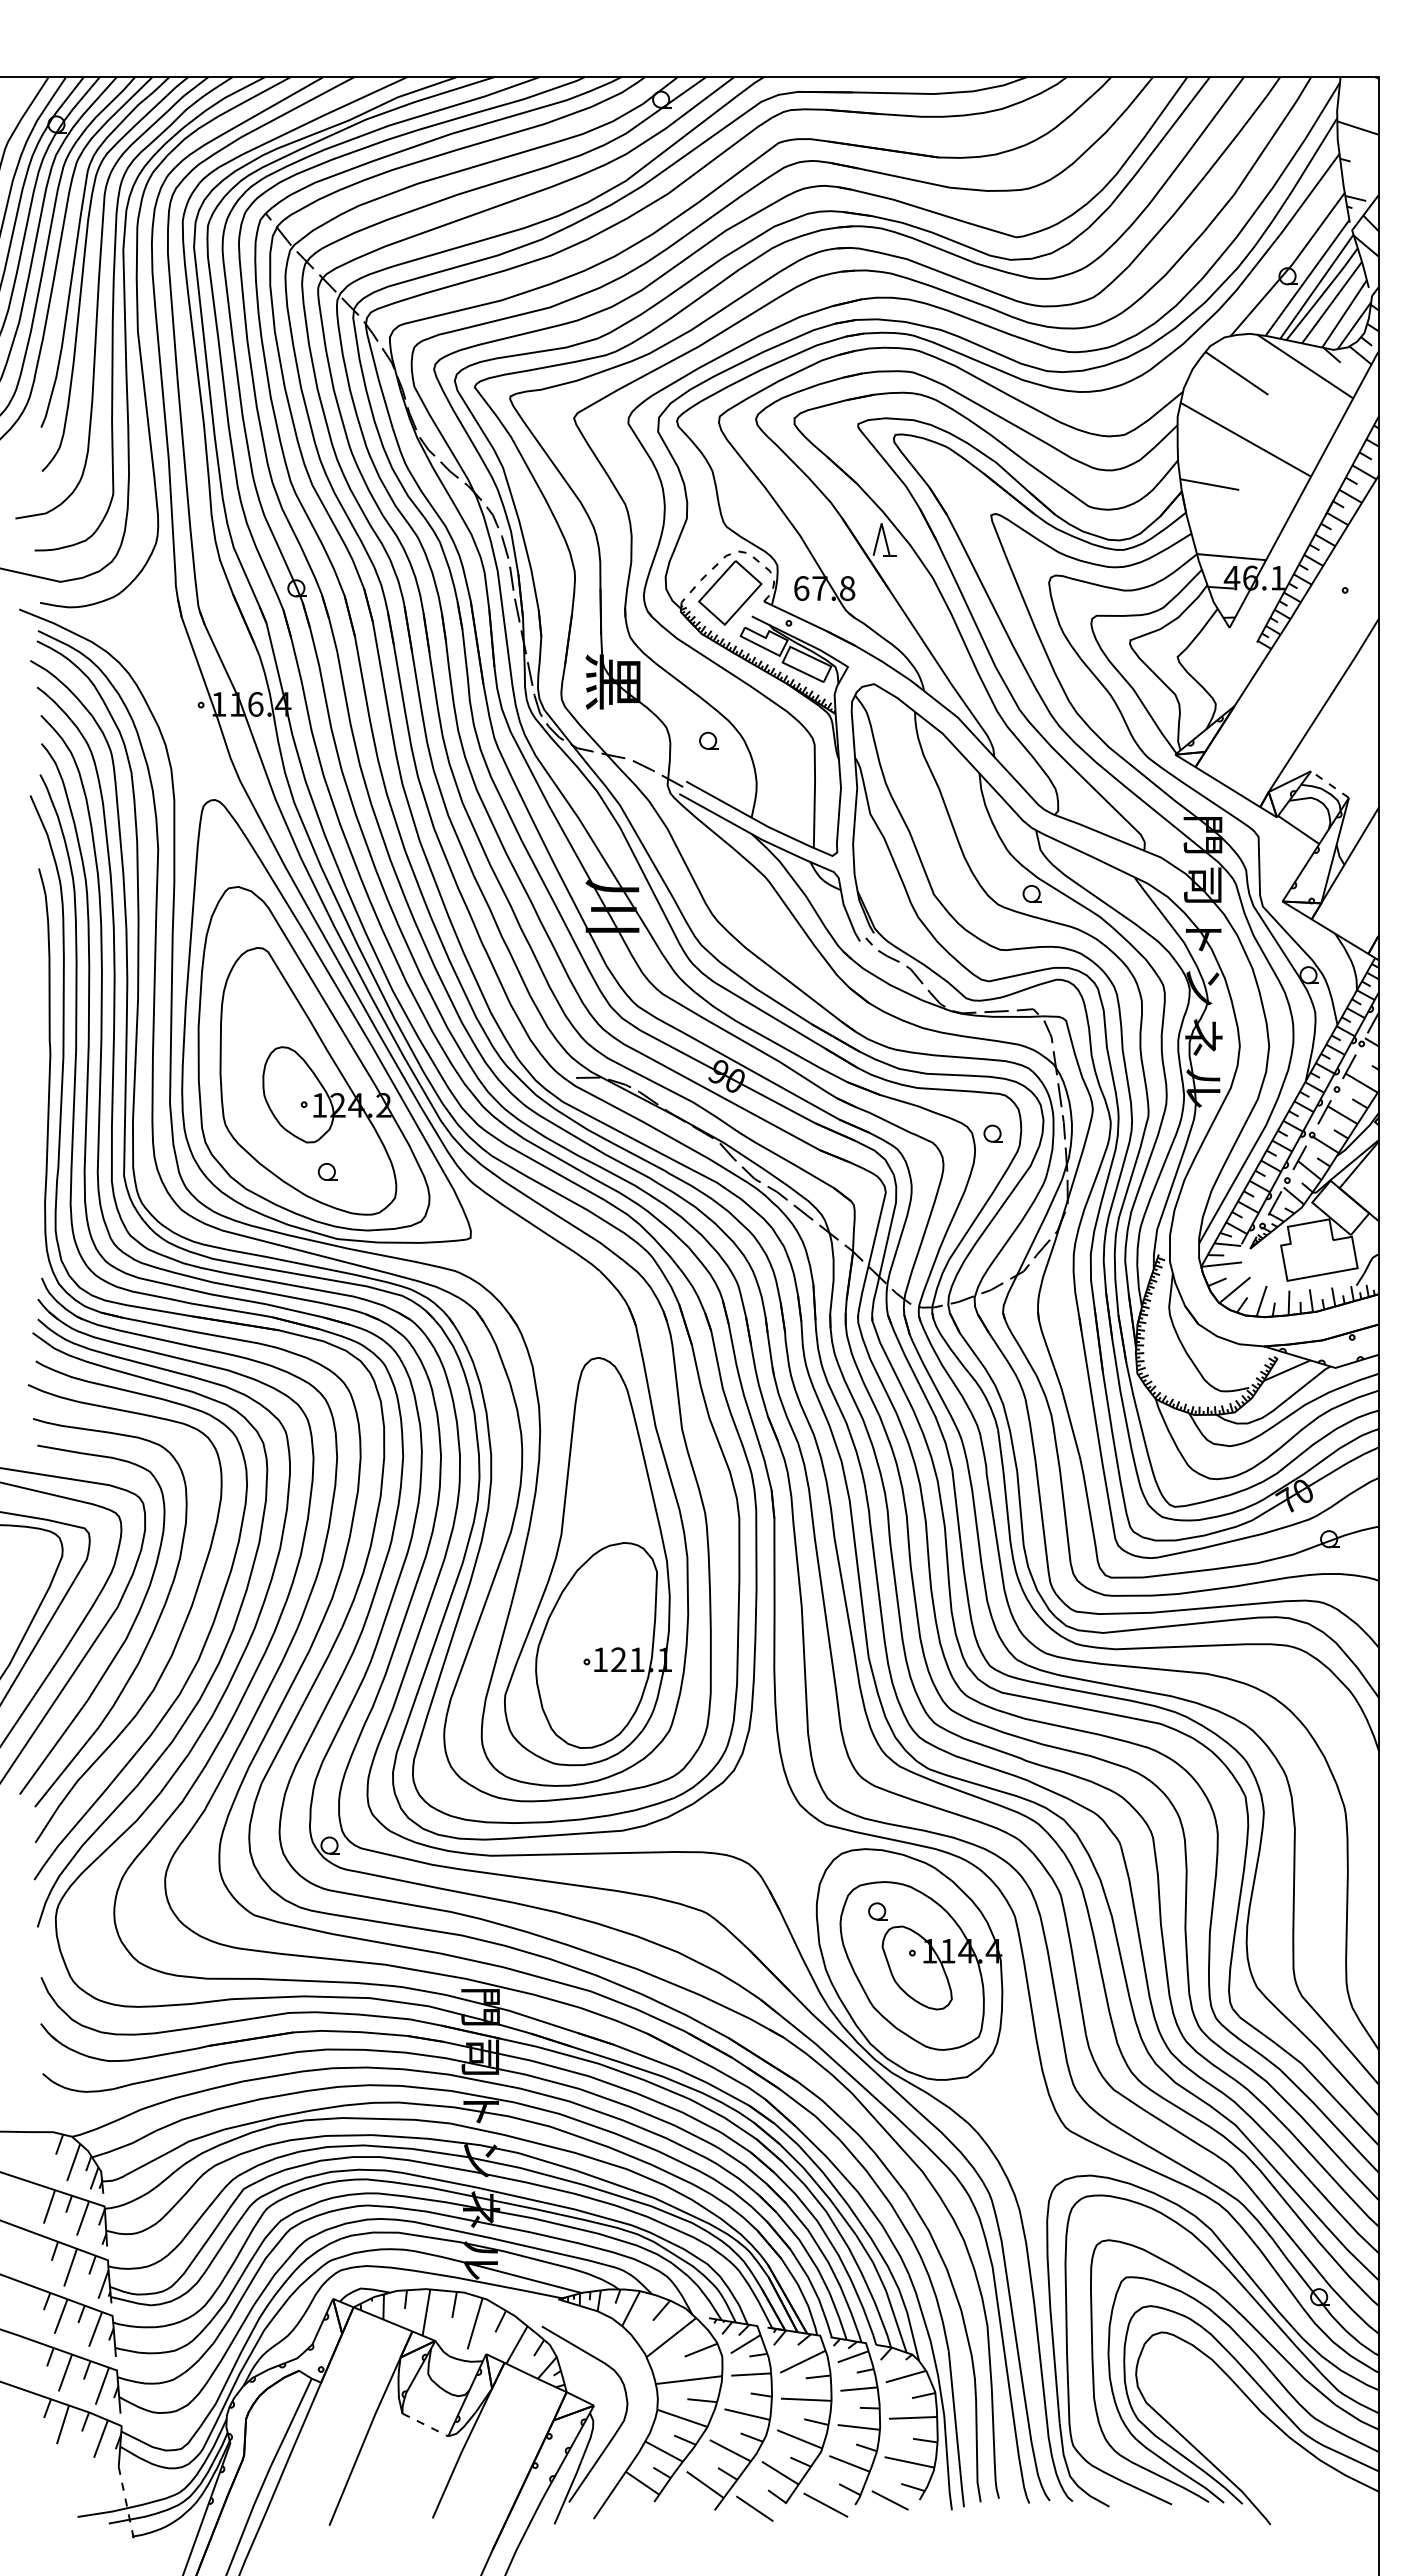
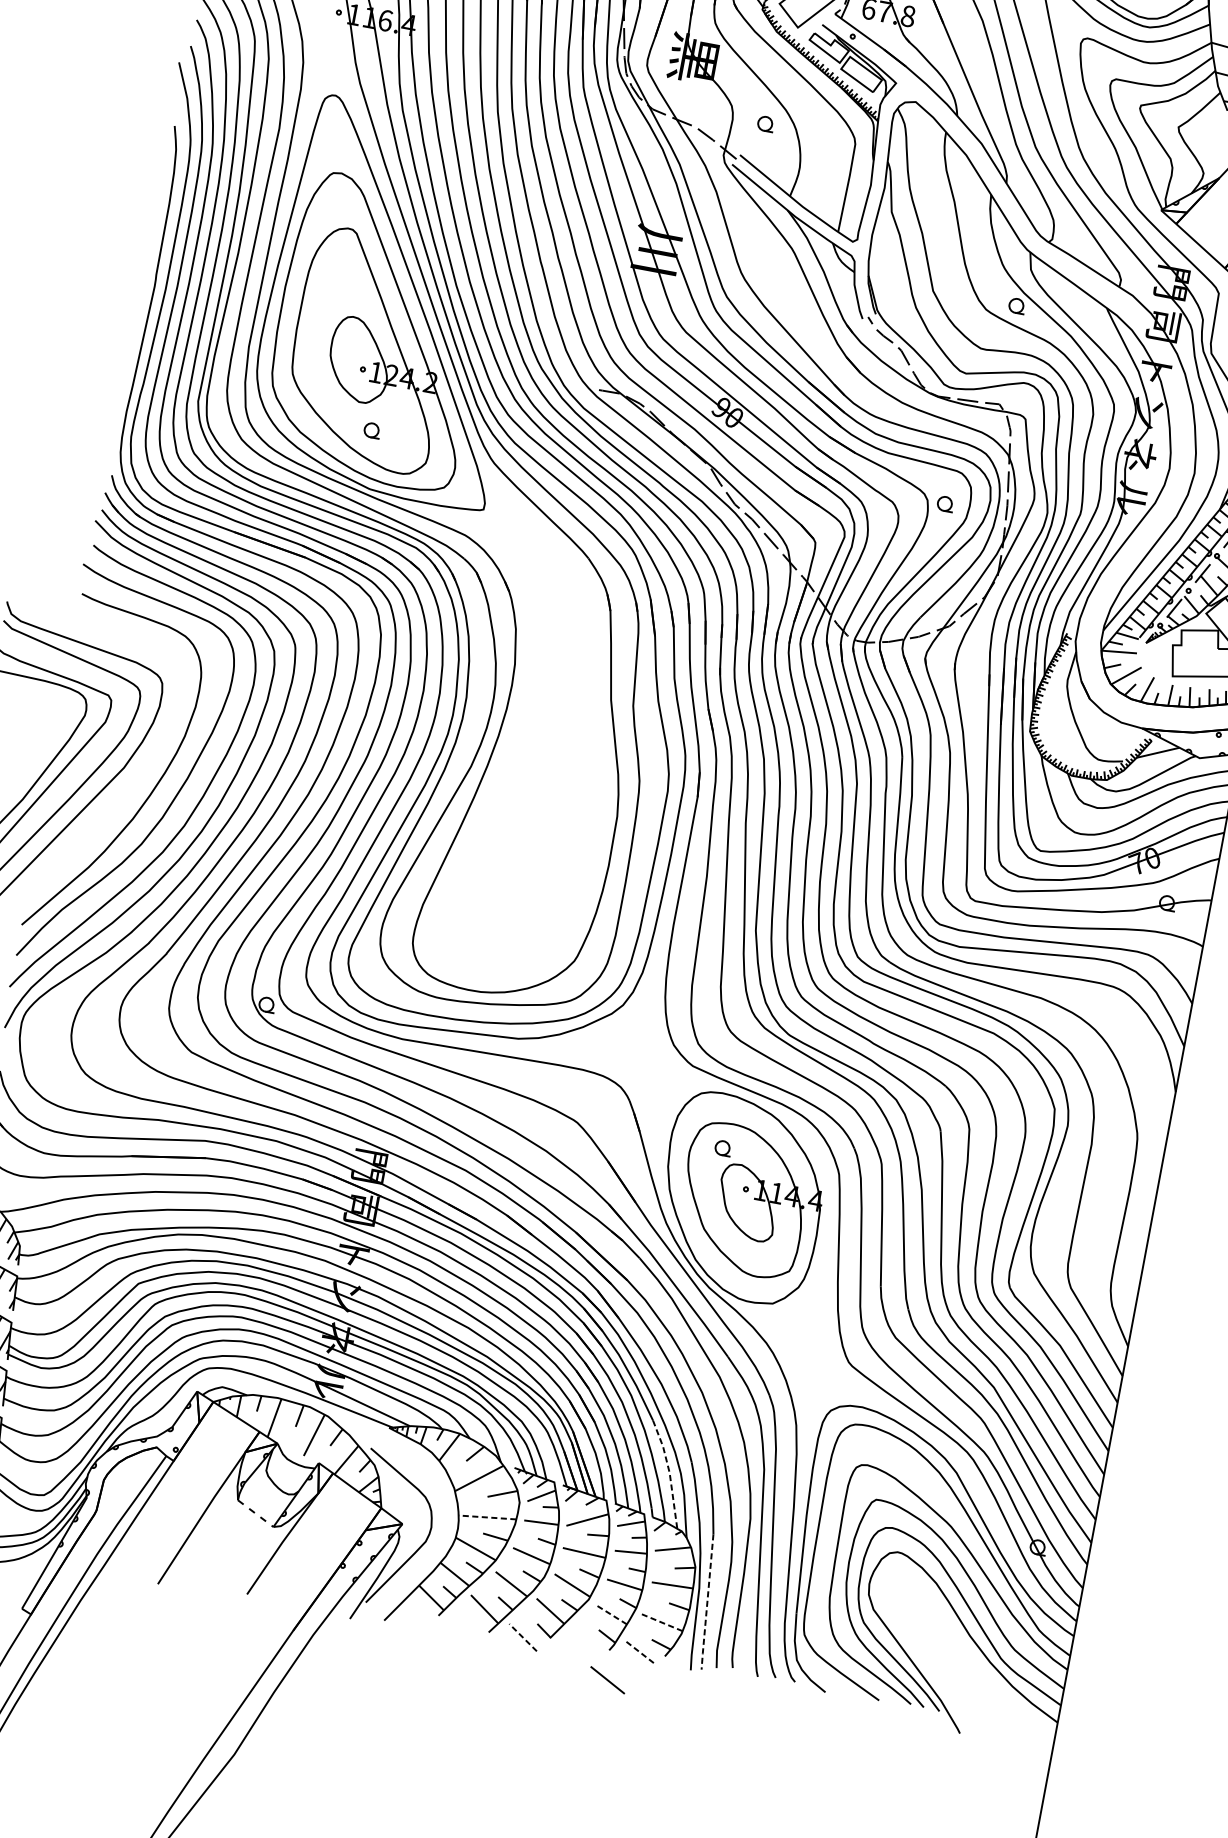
part: (587, 1561) -> (531, 803), removed
curve: (126, 1635) -> (126, 793), removed
line: (886, 2290) -> (670, 1472), solid -> dashed
line: (688, 2380) -> (487, 1517), solid -> dashed
line: (956, 2429) -> (707, 1602), solid -> dashed
line: (909, 2462) -> (662, 1622), solid -> dashed
line: (849, 2463) -> (610, 1614), solid -> dashed
line: (890, 2500) -> (640, 1652), solid -> dashed
line: (825, 2504) -> (607, 1679), moved
line: (754, 2508) -> (522, 1637), solid -> dashed

